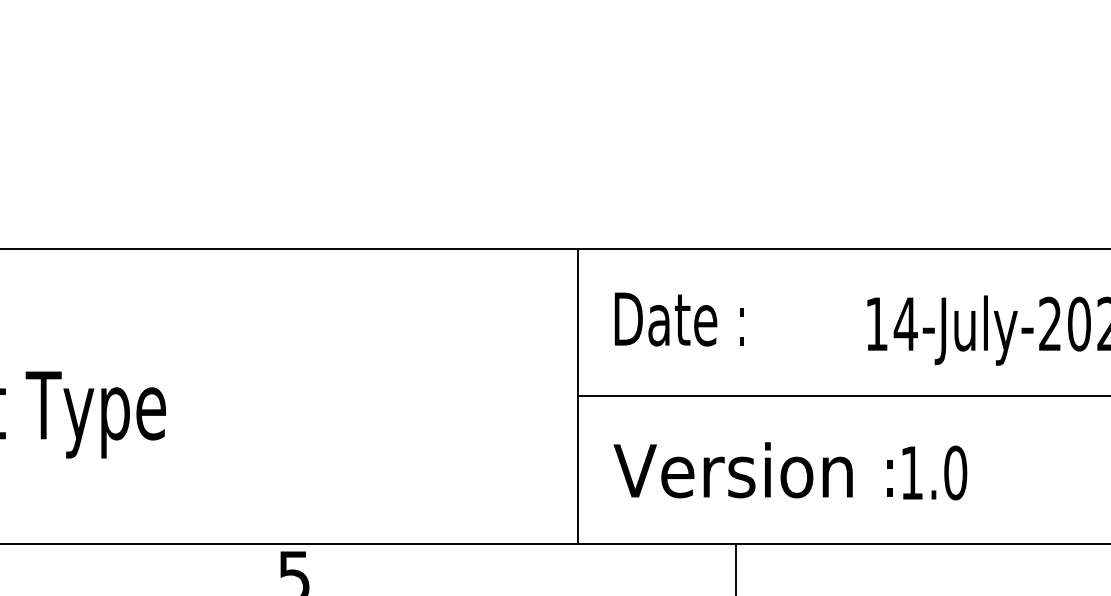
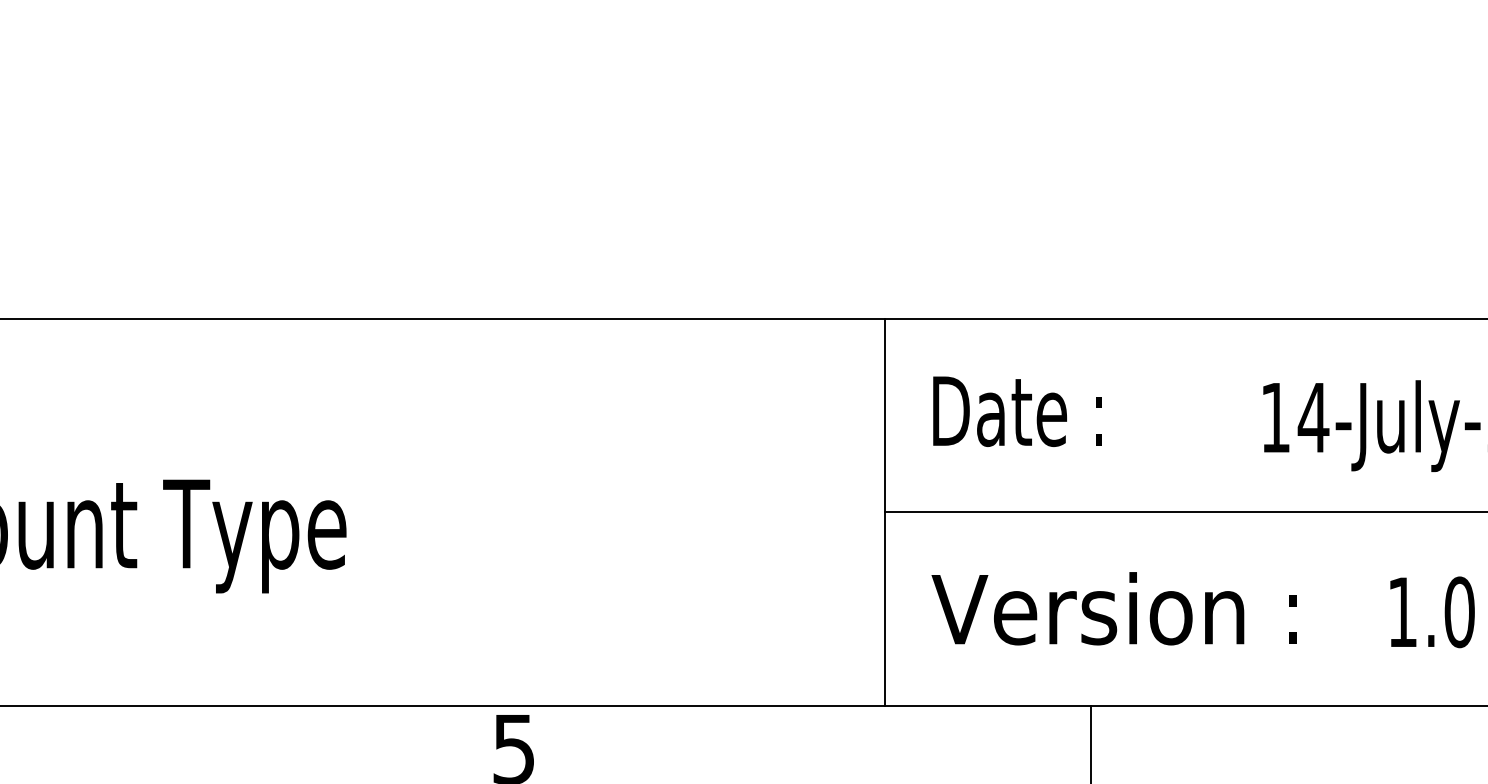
text: (934, 473) -> (1432, 612), moved

